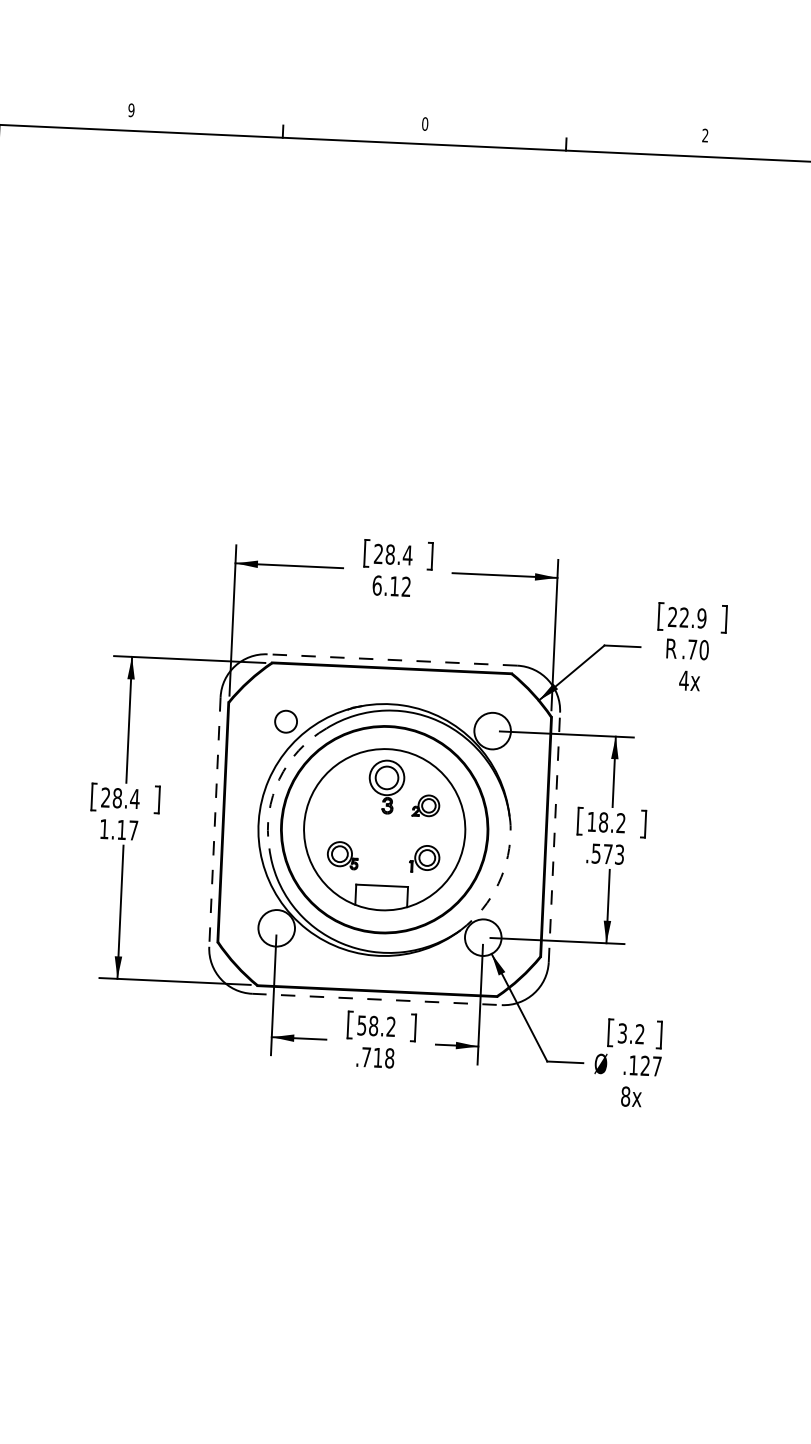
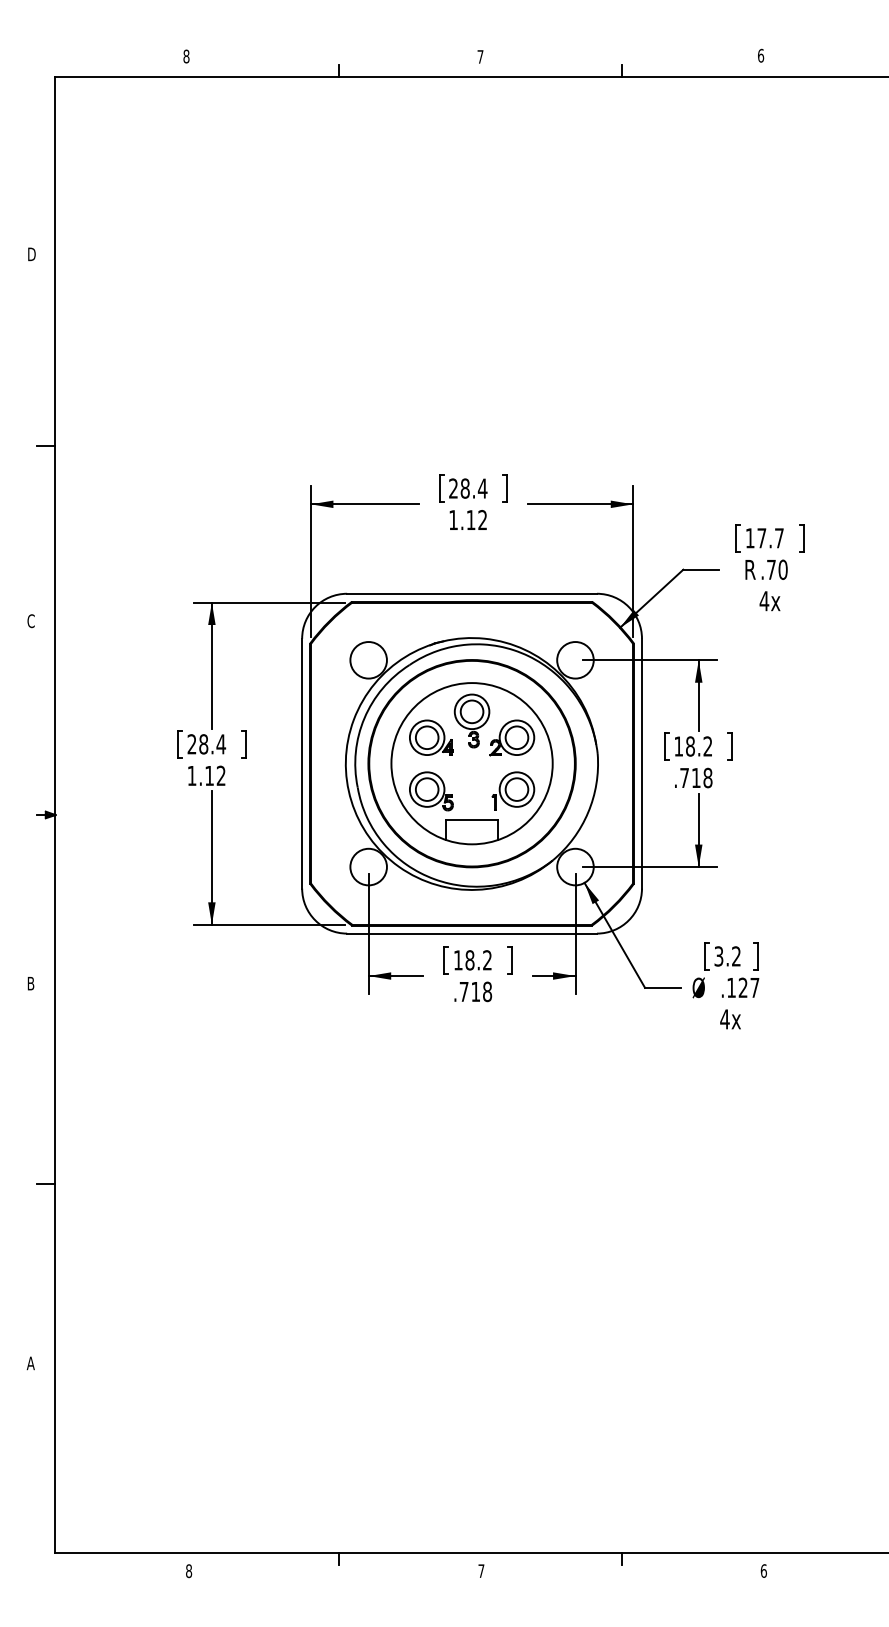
text: (131, 110) -> (186, 56), 9 -> 8
text: (425, 123) -> (480, 56), 0 -> 7
text: (705, 135) -> (761, 55), 2 -> 6
text: (377, 585) -> (453, 520), 6.12 -> 1.12
text: (687, 618) -> (764, 538), 22.9 -> 17.7
line: (392, 659) -> (472, 593), dashed -> solid
circle: (285, 721) -> (368, 660), size x1.67
arc: (279, 779) -> (364, 718), dashed -> solid
part: (345, 801) -> (431, 737), added
part: (426, 805) -> (512, 737), size x1.67
line: (215, 821) -> (302, 763), dashed -> solid
text: (132, 830) -> (220, 775), 1.17 -> 1.12
line: (553, 837) -> (641, 763), dashed -> solid
text: (608, 853) -> (696, 777), .573 -> .718
part: (342, 855) -> (431, 791), size x1.43
part: (424, 858) -> (513, 790), size x1.43
arc: (498, 883) -> (588, 812), dashed -> solid
line: (377, 999) -> (472, 933), dashed -> solid
text: (362, 1025) -> (458, 960), 58.2 -> 18.2
text: (625, 1096) -> (724, 1019), 8x -> 4x

